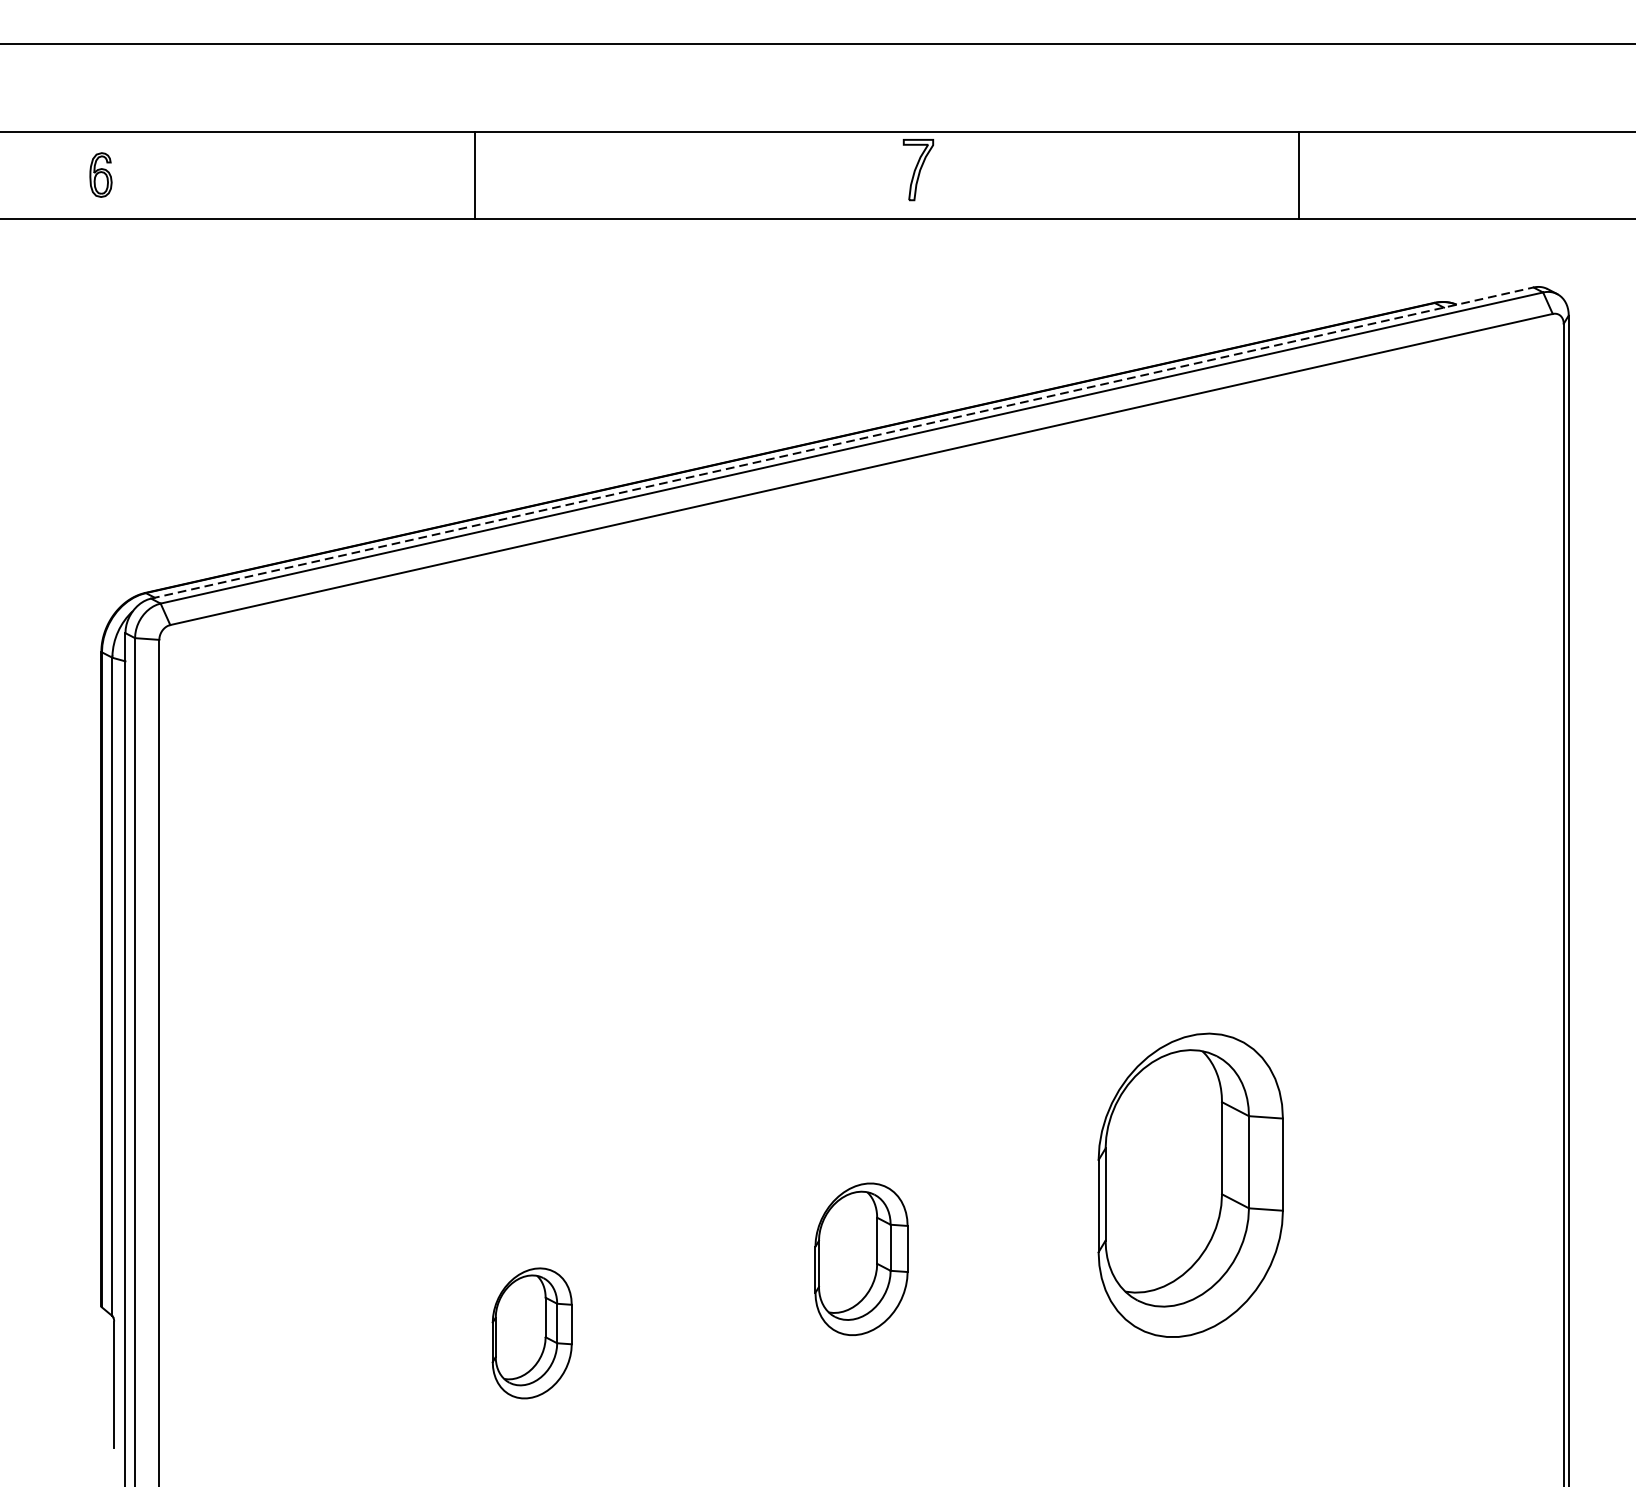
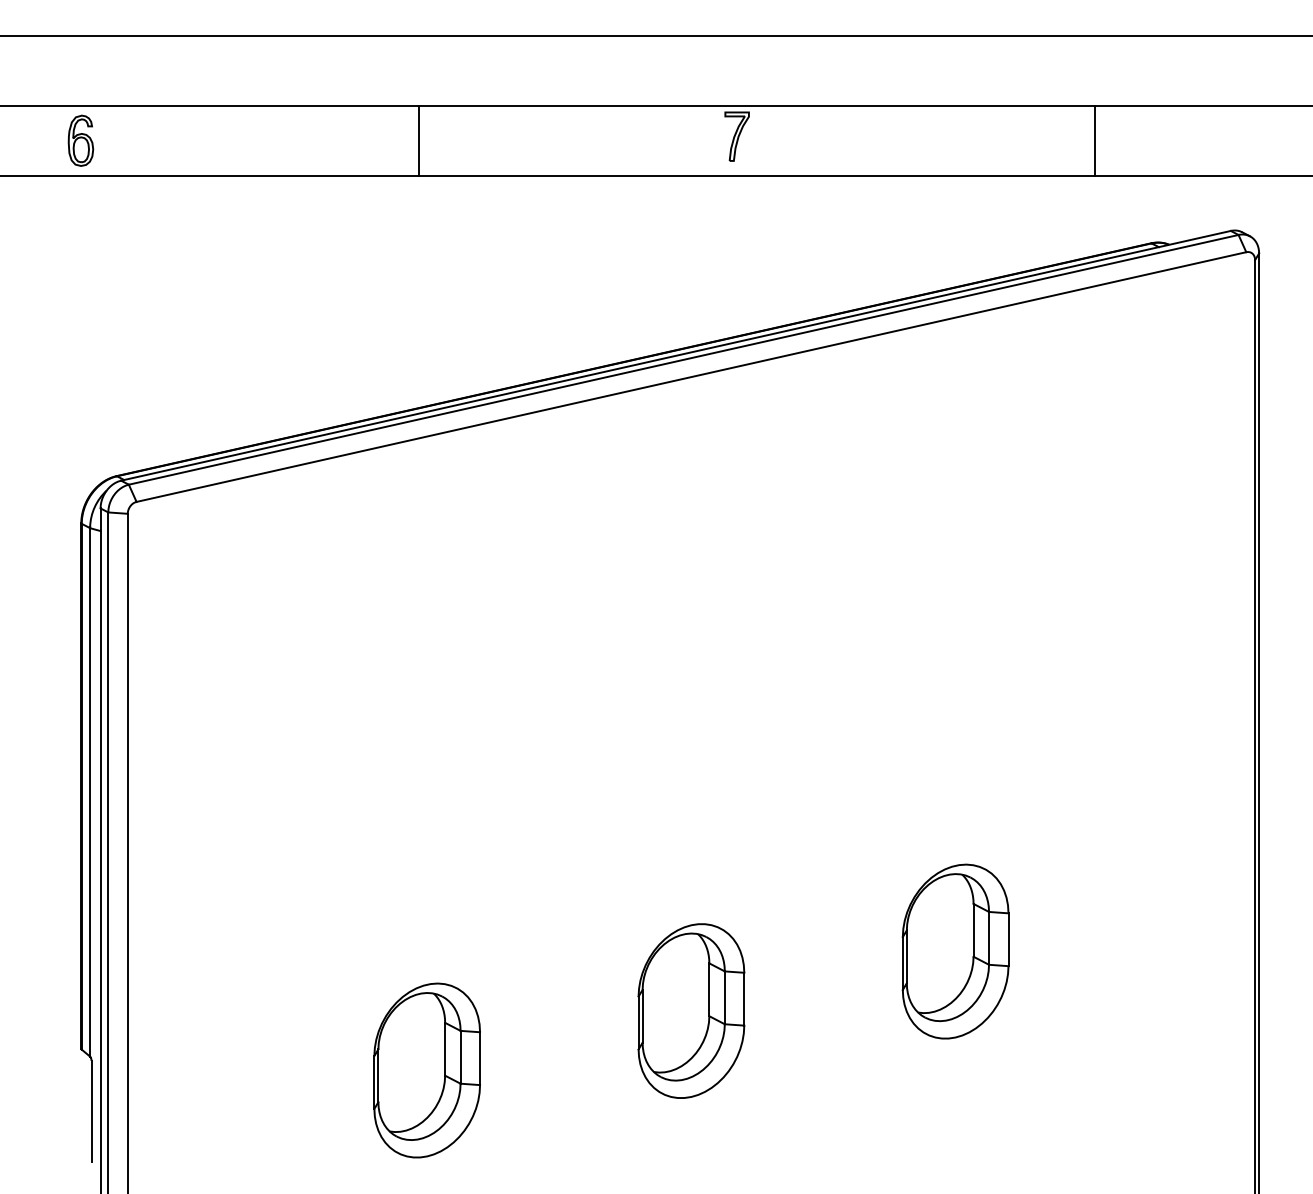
part: (100, 174) -> (80, 140), size x1.43
line: (474, 176) -> (418, 141), moved
line: (1298, 176) -> (1095, 141), moved
line: (841, 442) -> (675, 355), dashed -> solid
part: (1190, 1185) -> (955, 951), size x0.71
part: (861, 1258) -> (691, 1010), size x1.43
part: (531, 1333) -> (426, 1070), size x1.67

